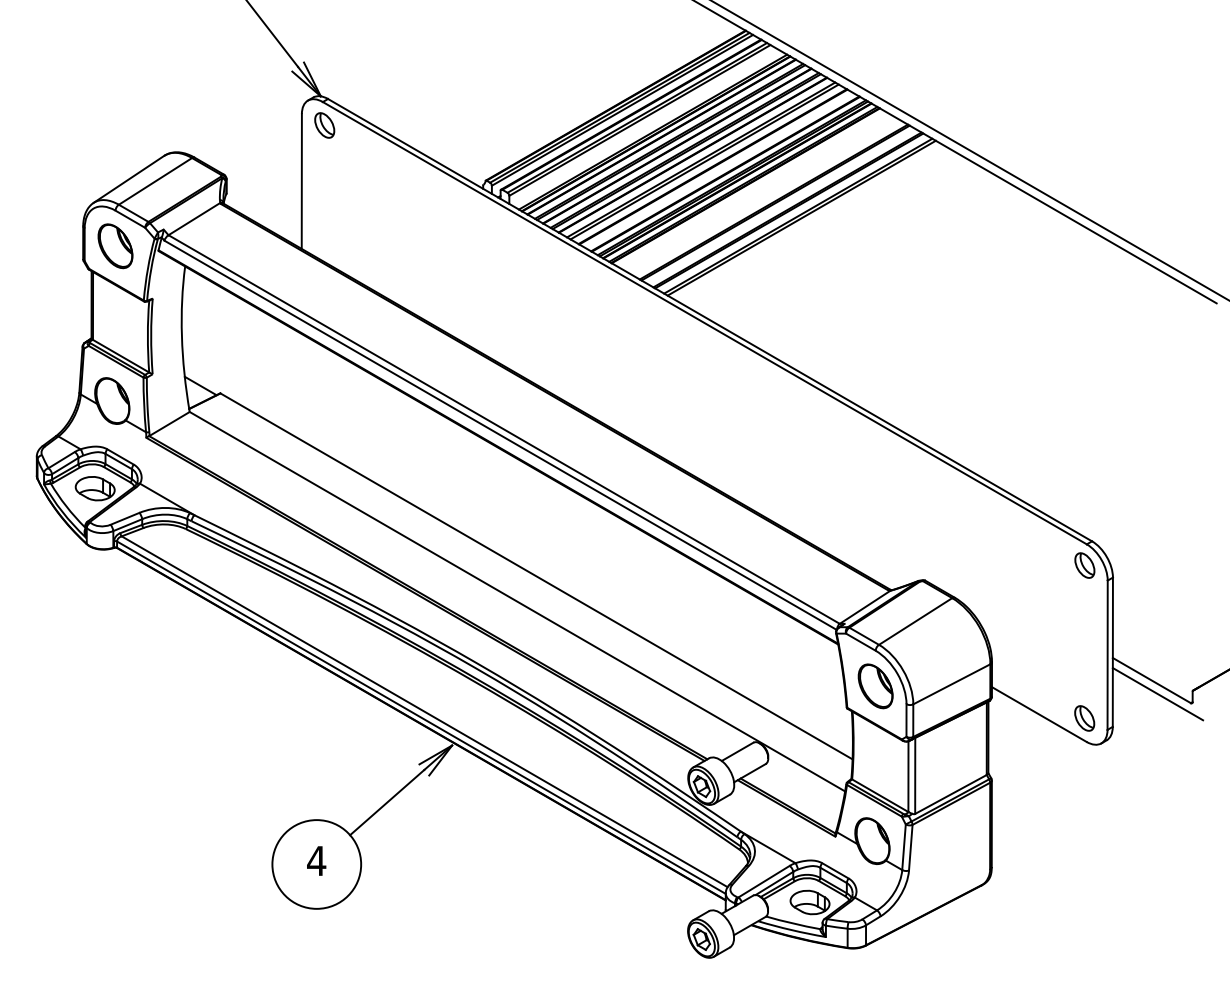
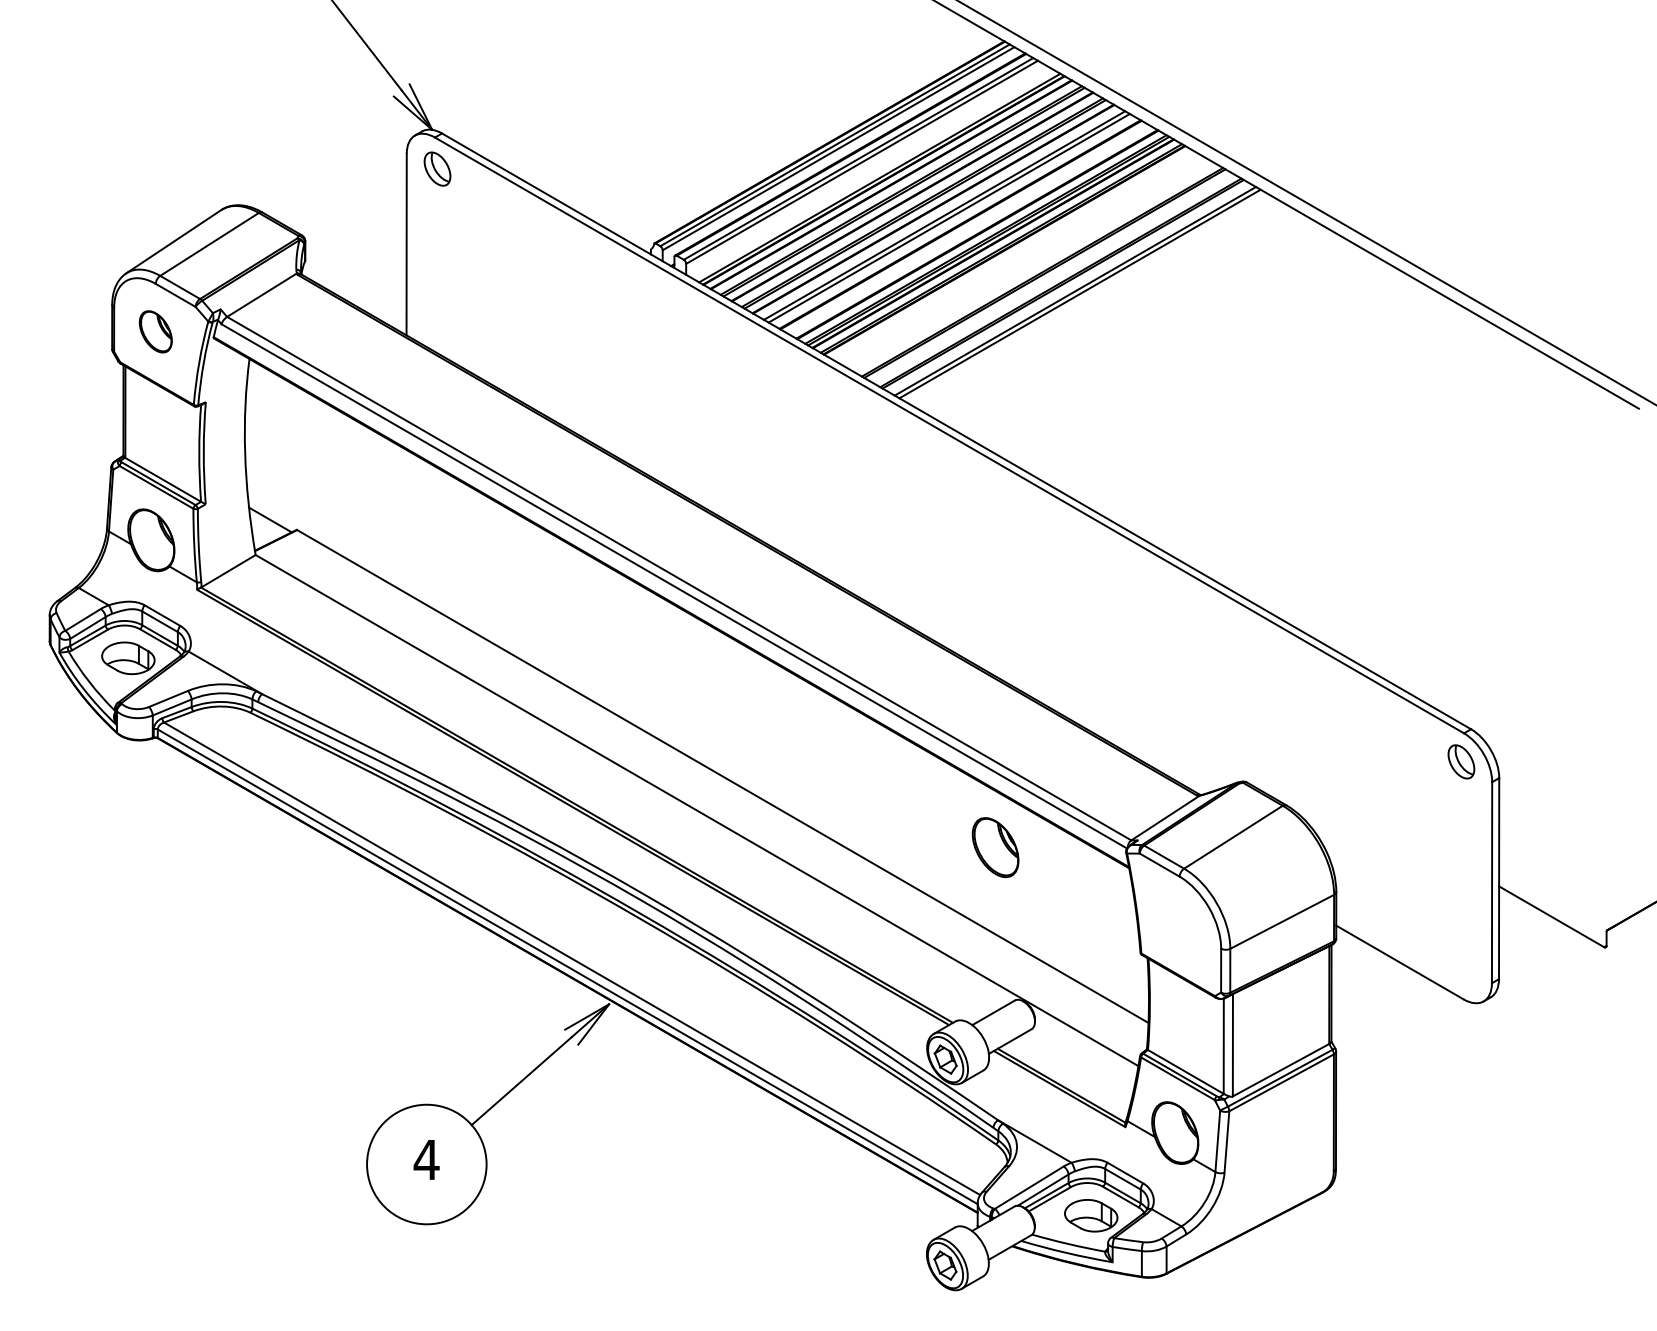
part: (115, 246) -> (155, 331), size x0.7
part: (875, 686) -> (995, 847), moved
line: (1157, 693) -> (1559, 934), removed
part: (1084, 718) -> (1460, 967), removed

